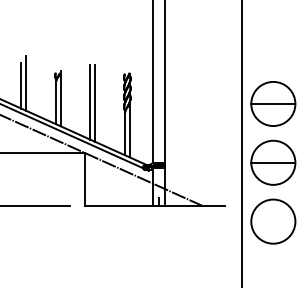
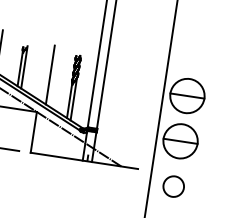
line: (90, 102) -> (46, 73), removed
circle: (273, 221) -> (173, 186), size x0.6

